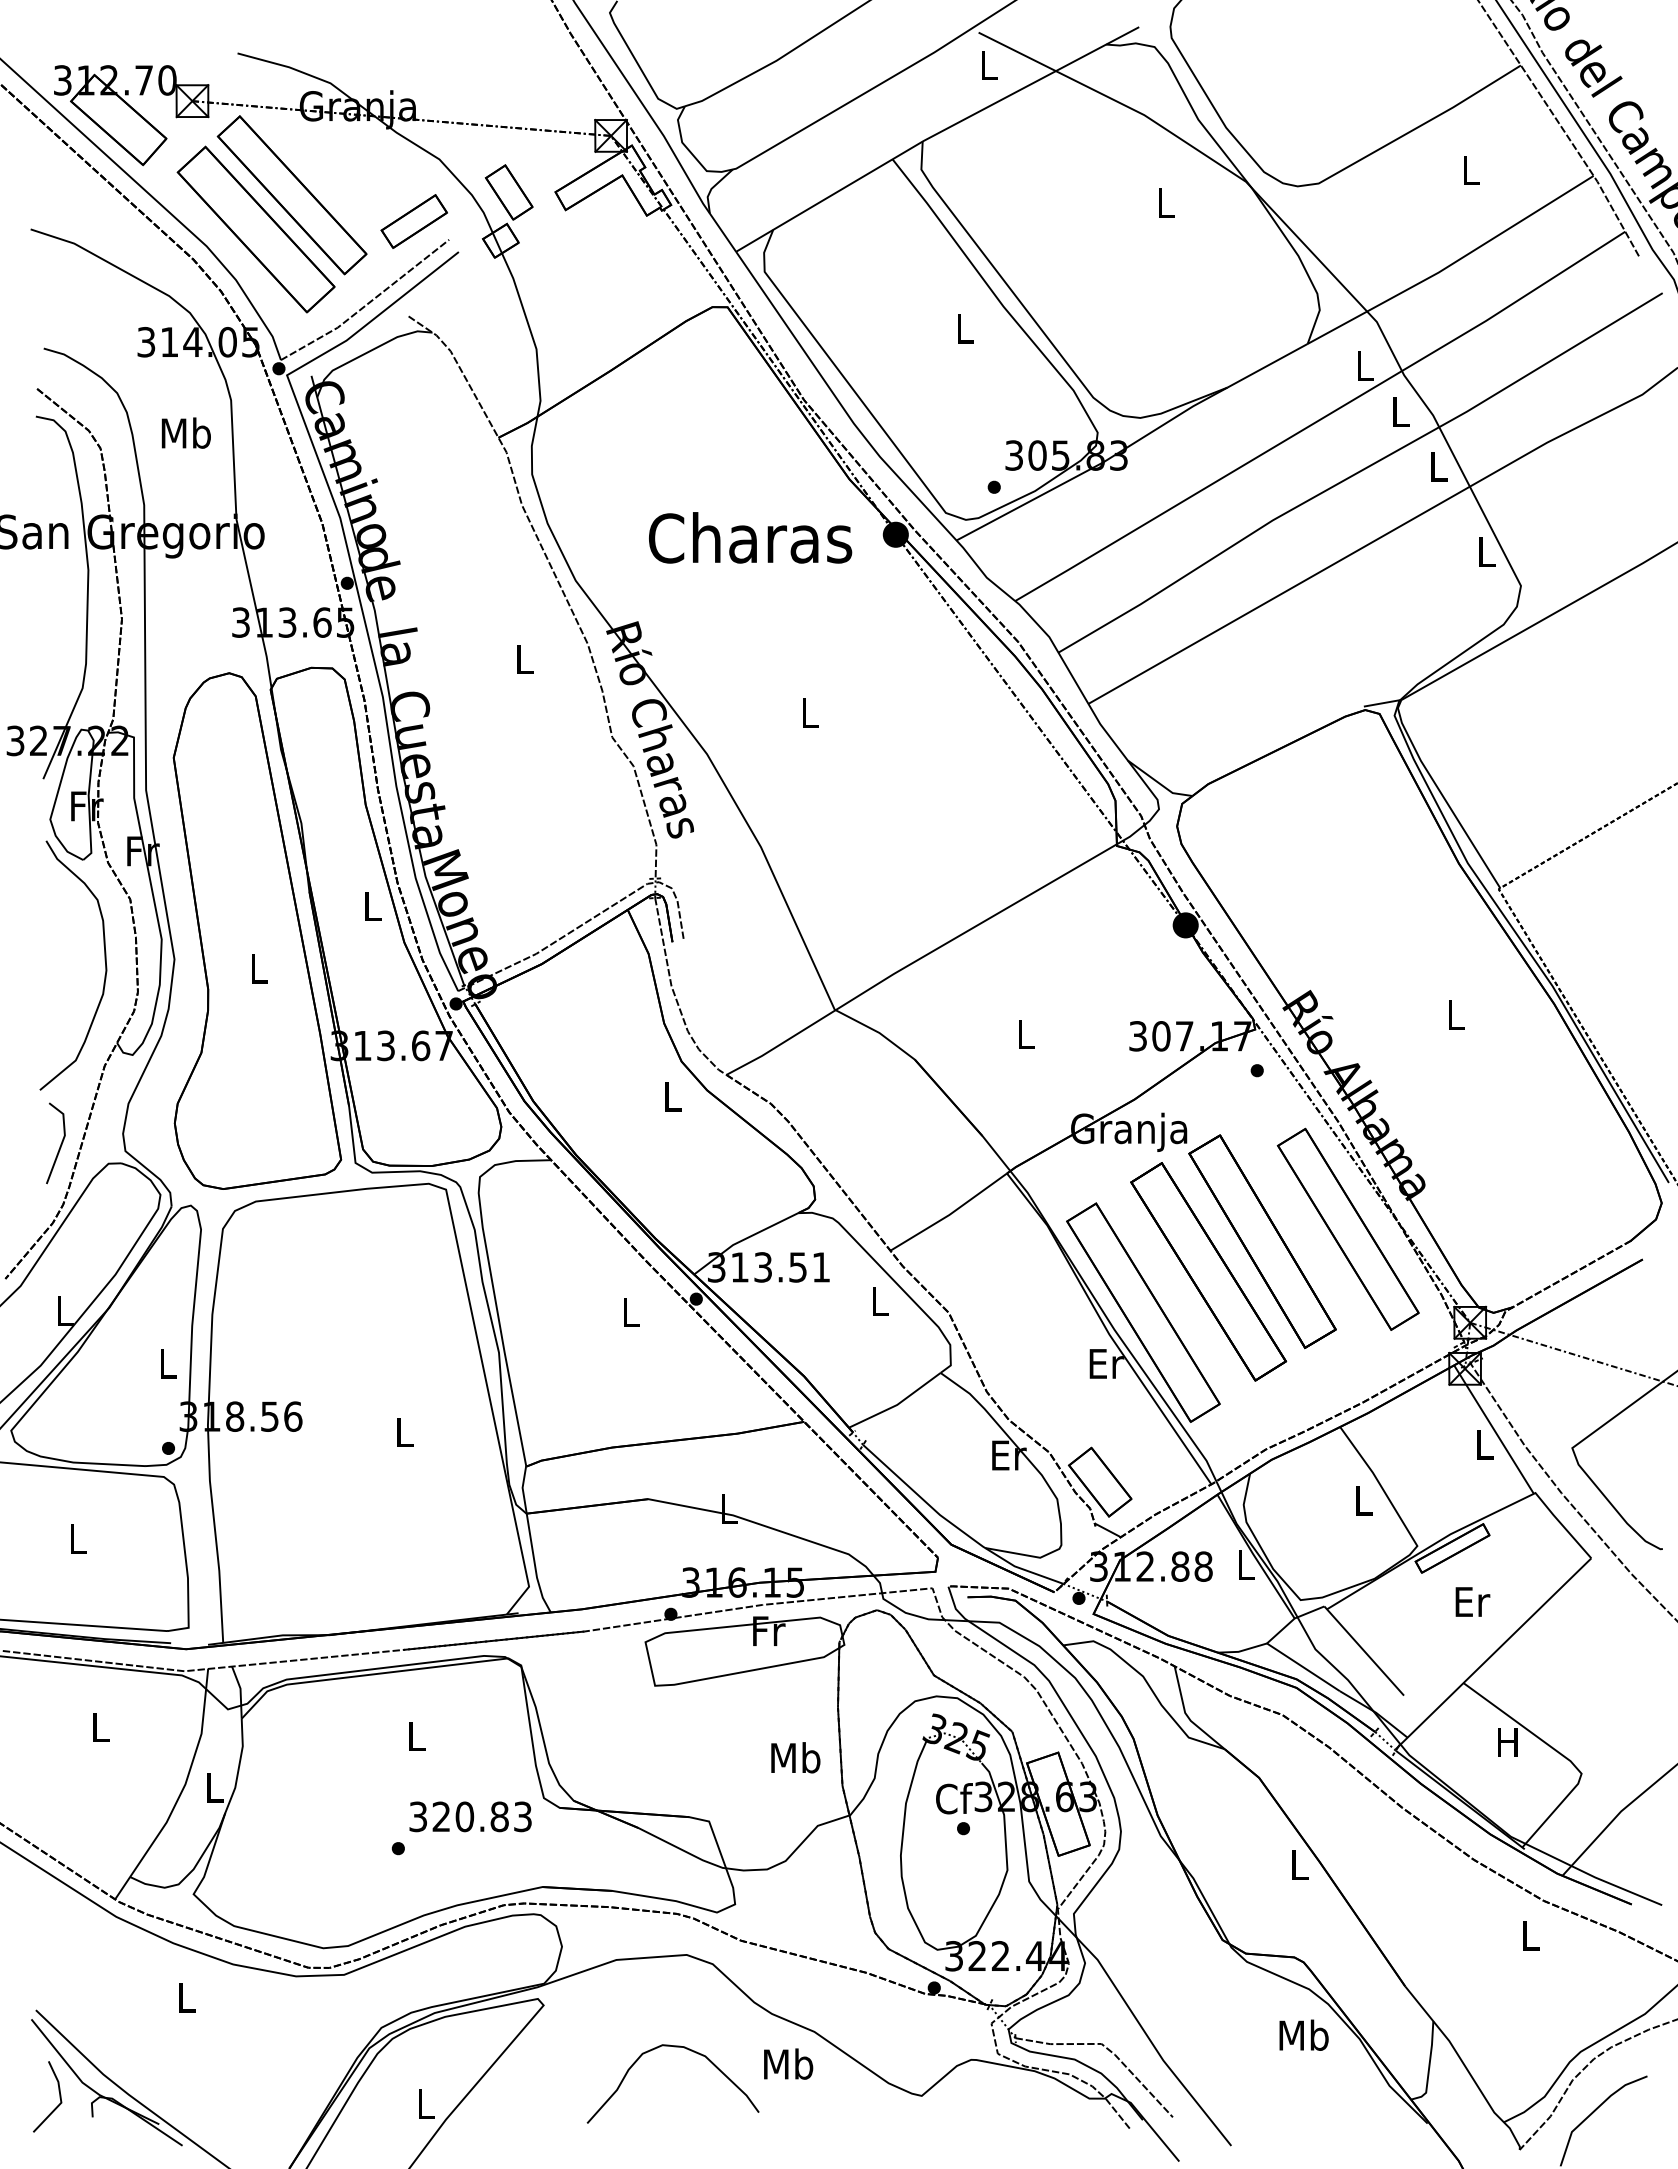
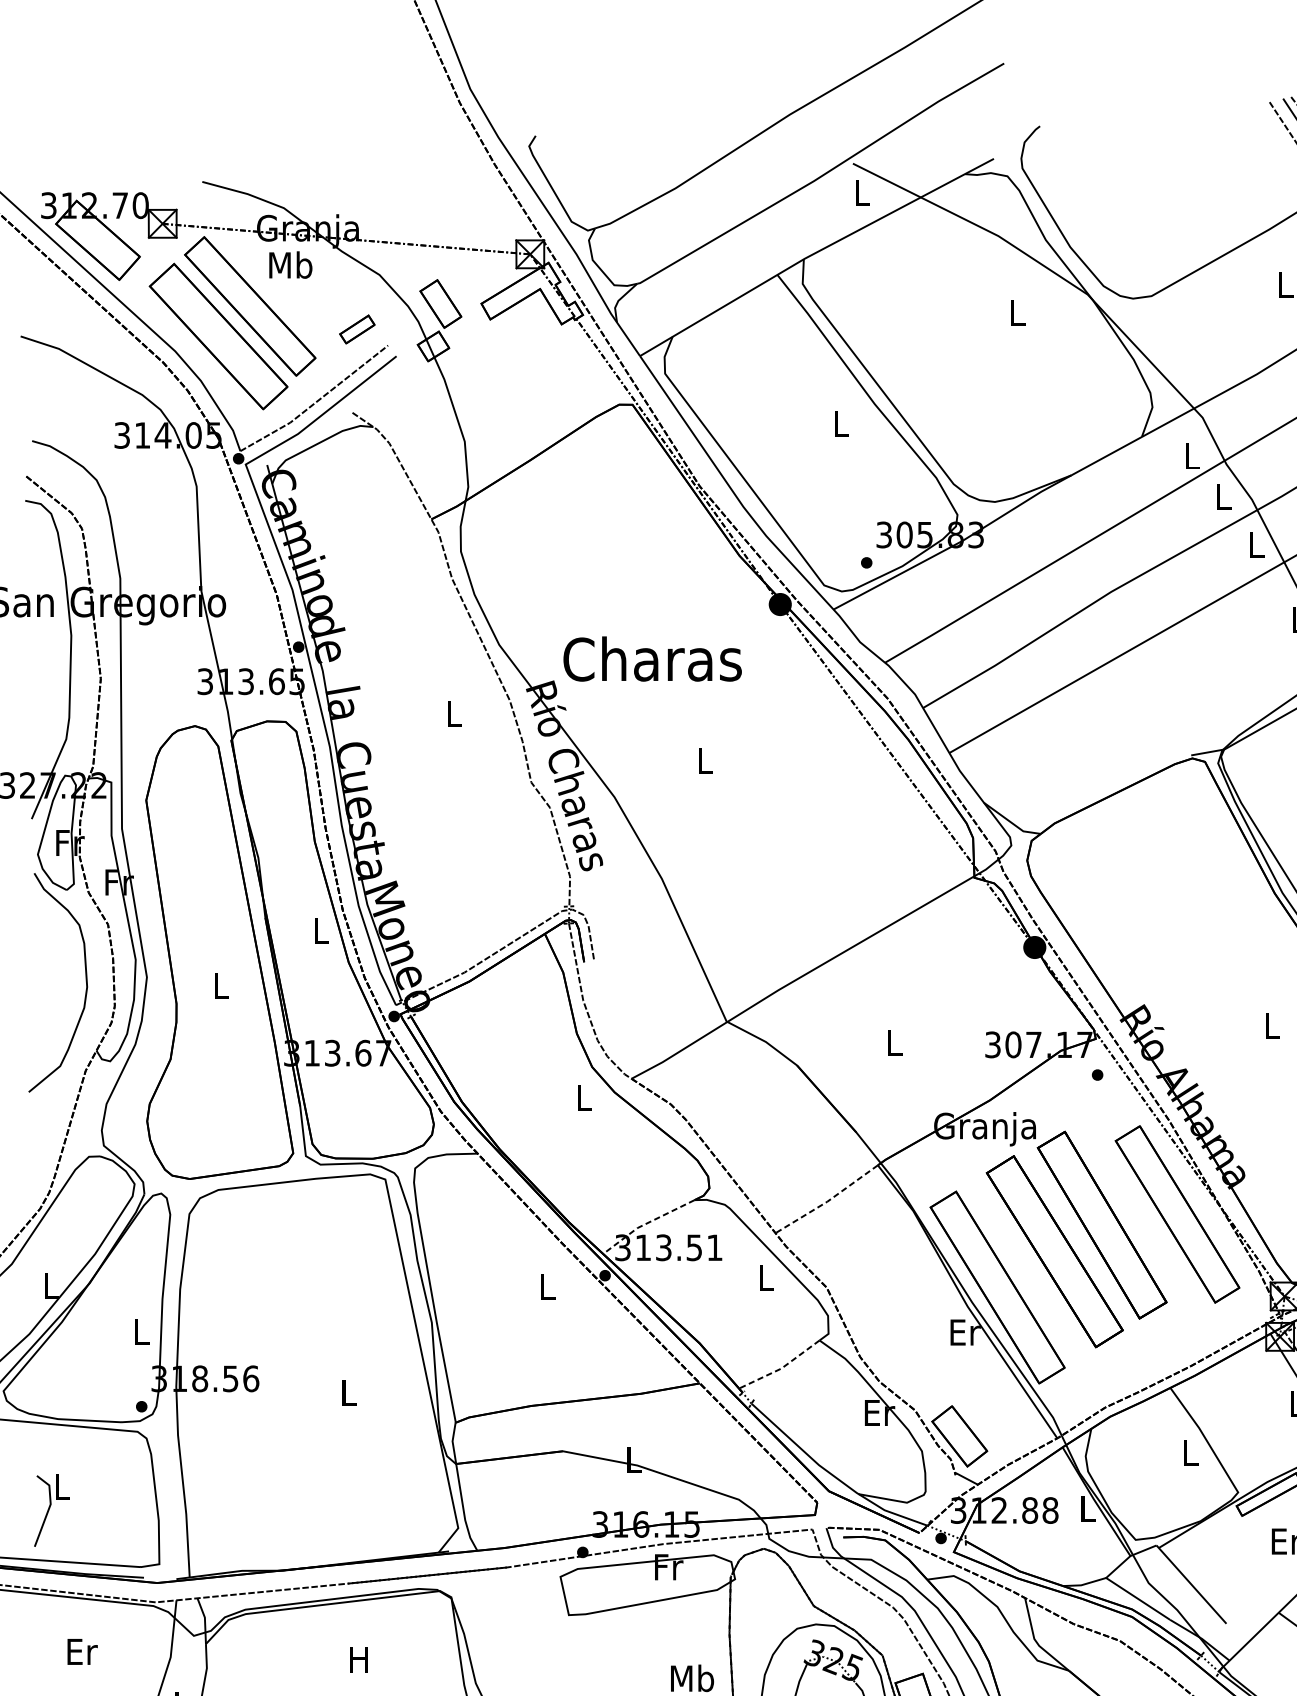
part: (413, 221) -> (356, 329), size x0.6
text: (185, 432) -> (290, 264), moved
text: (750, 537) -> (652, 658), moved
line: (59, 1146) -> (45, 1513), moved
line: (950, 1214) -> (828, 1201), solid -> dashed
line: (742, 1240) -> (645, 1224), solid -> dashed
line: (897, 1404) -> (781, 1368), solid -> dashed
text: (101, 1727) -> (82, 1651), L -> Er
text: (415, 1736) -> (358, 1659), L -> H

